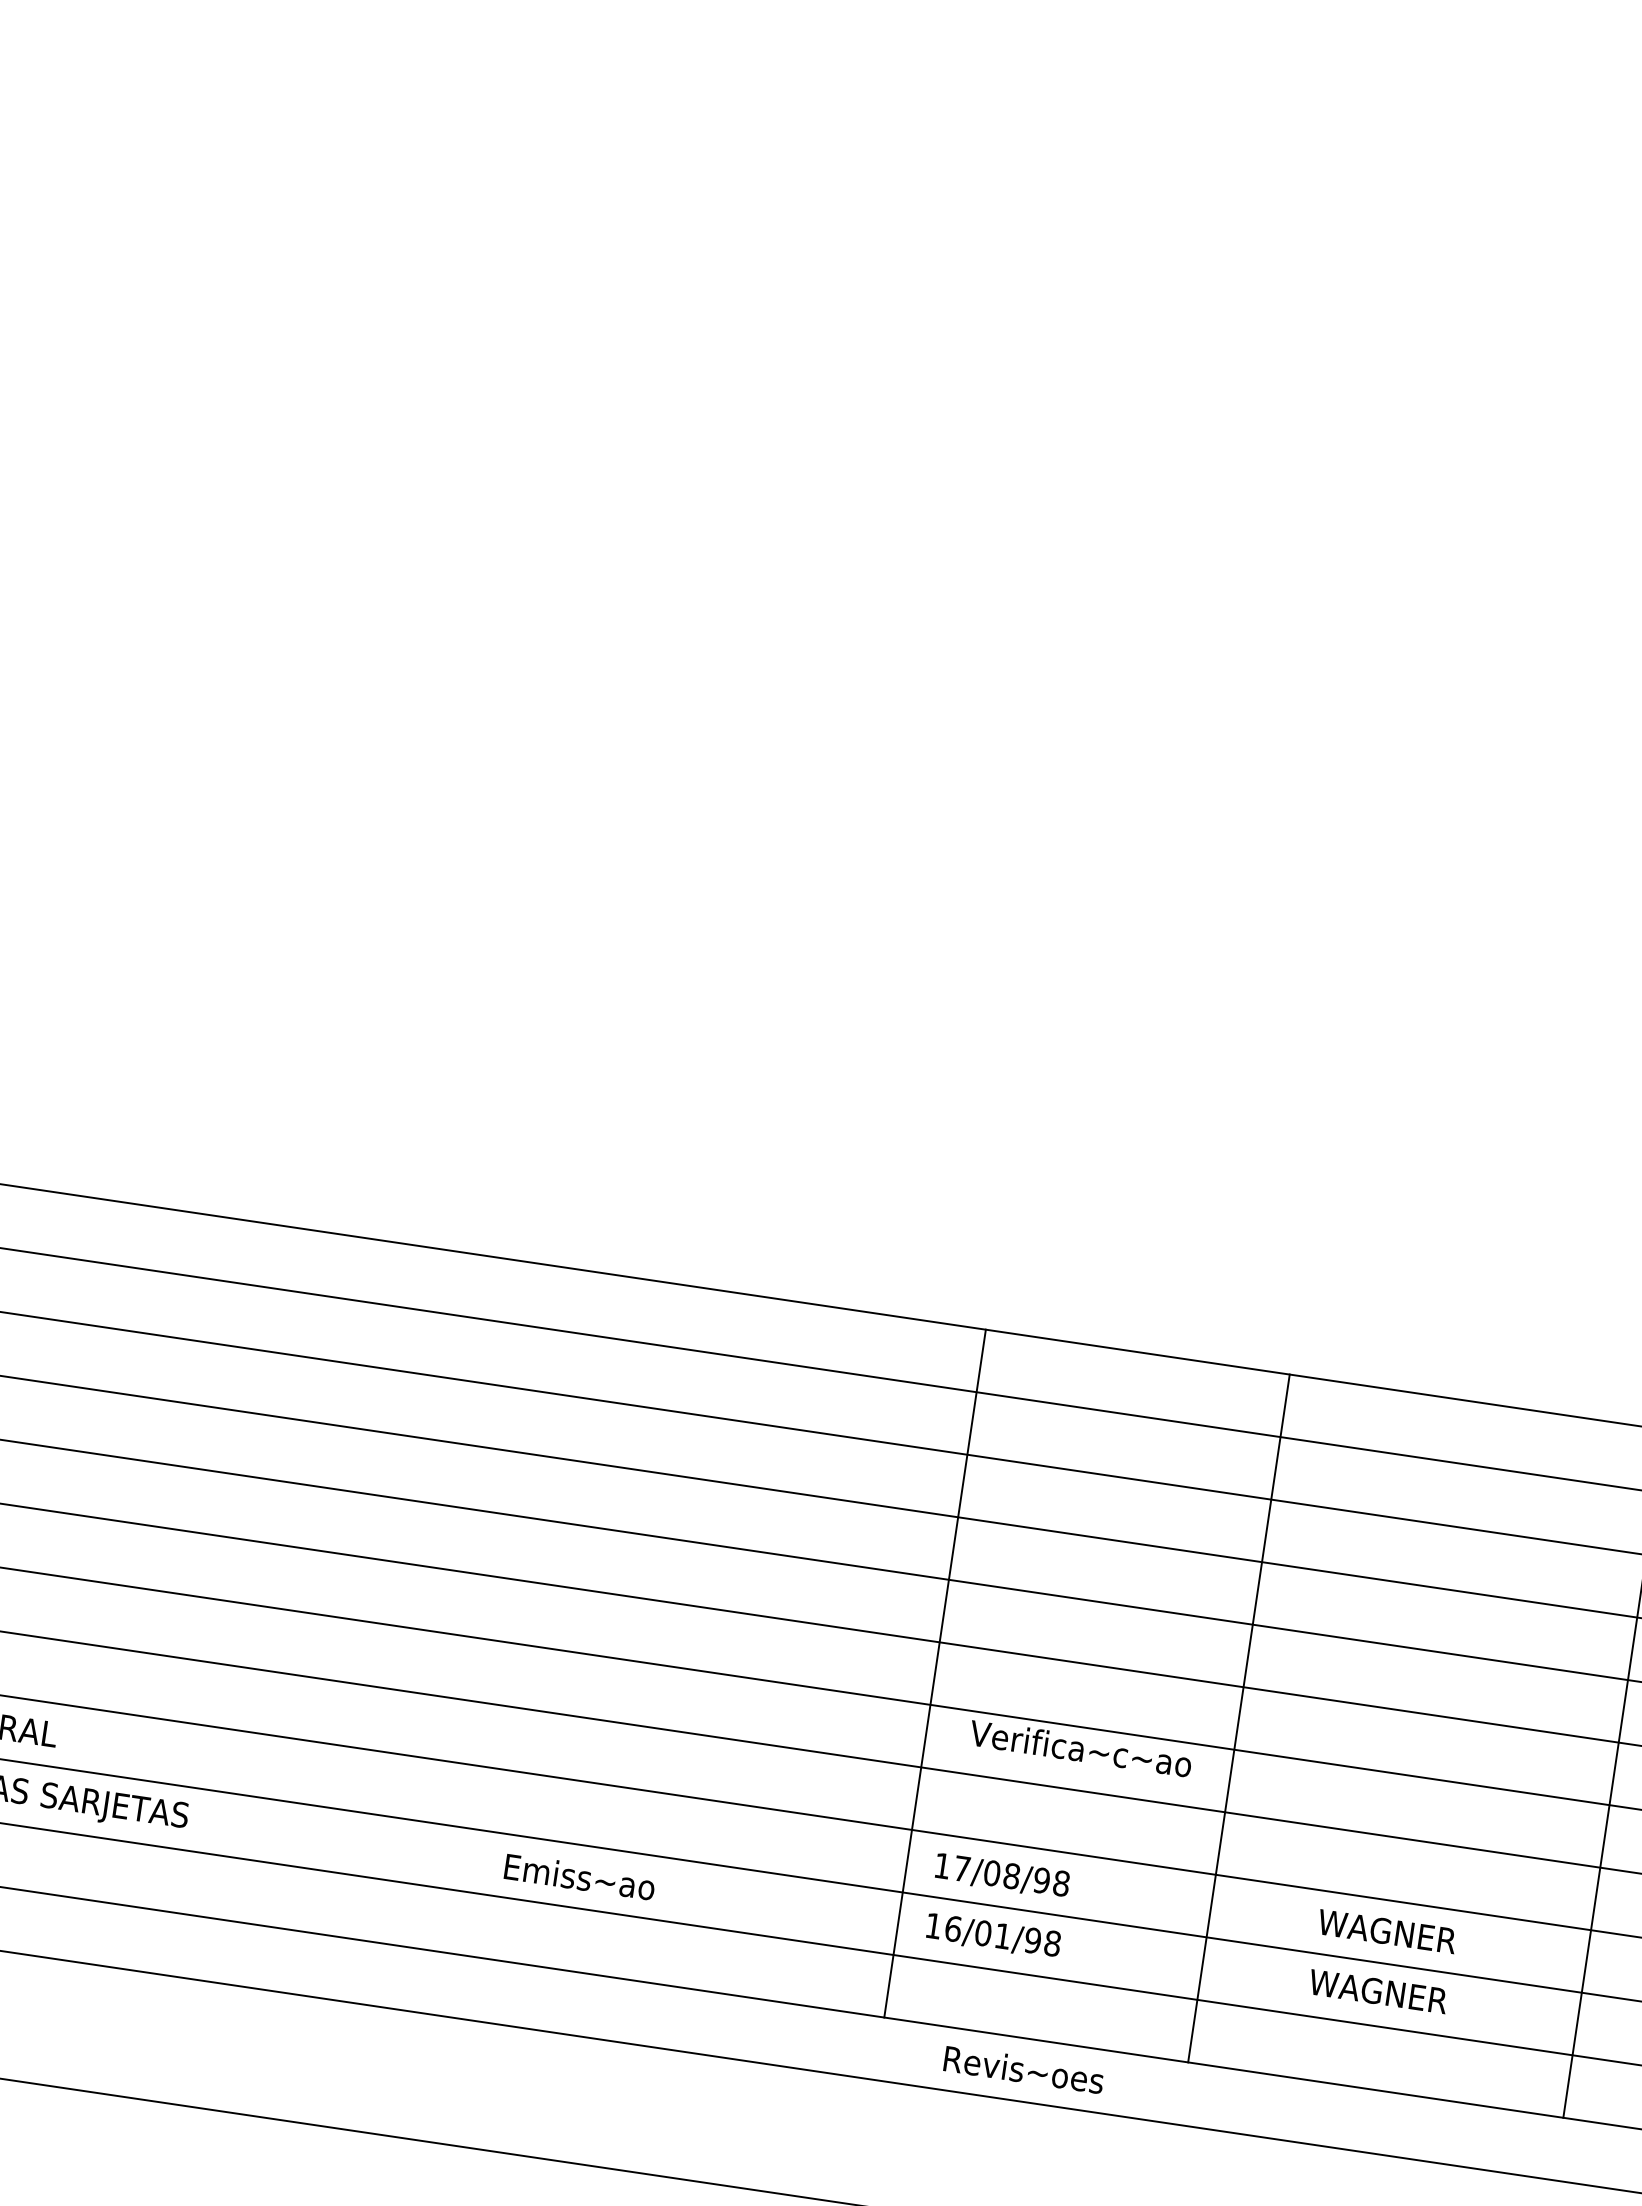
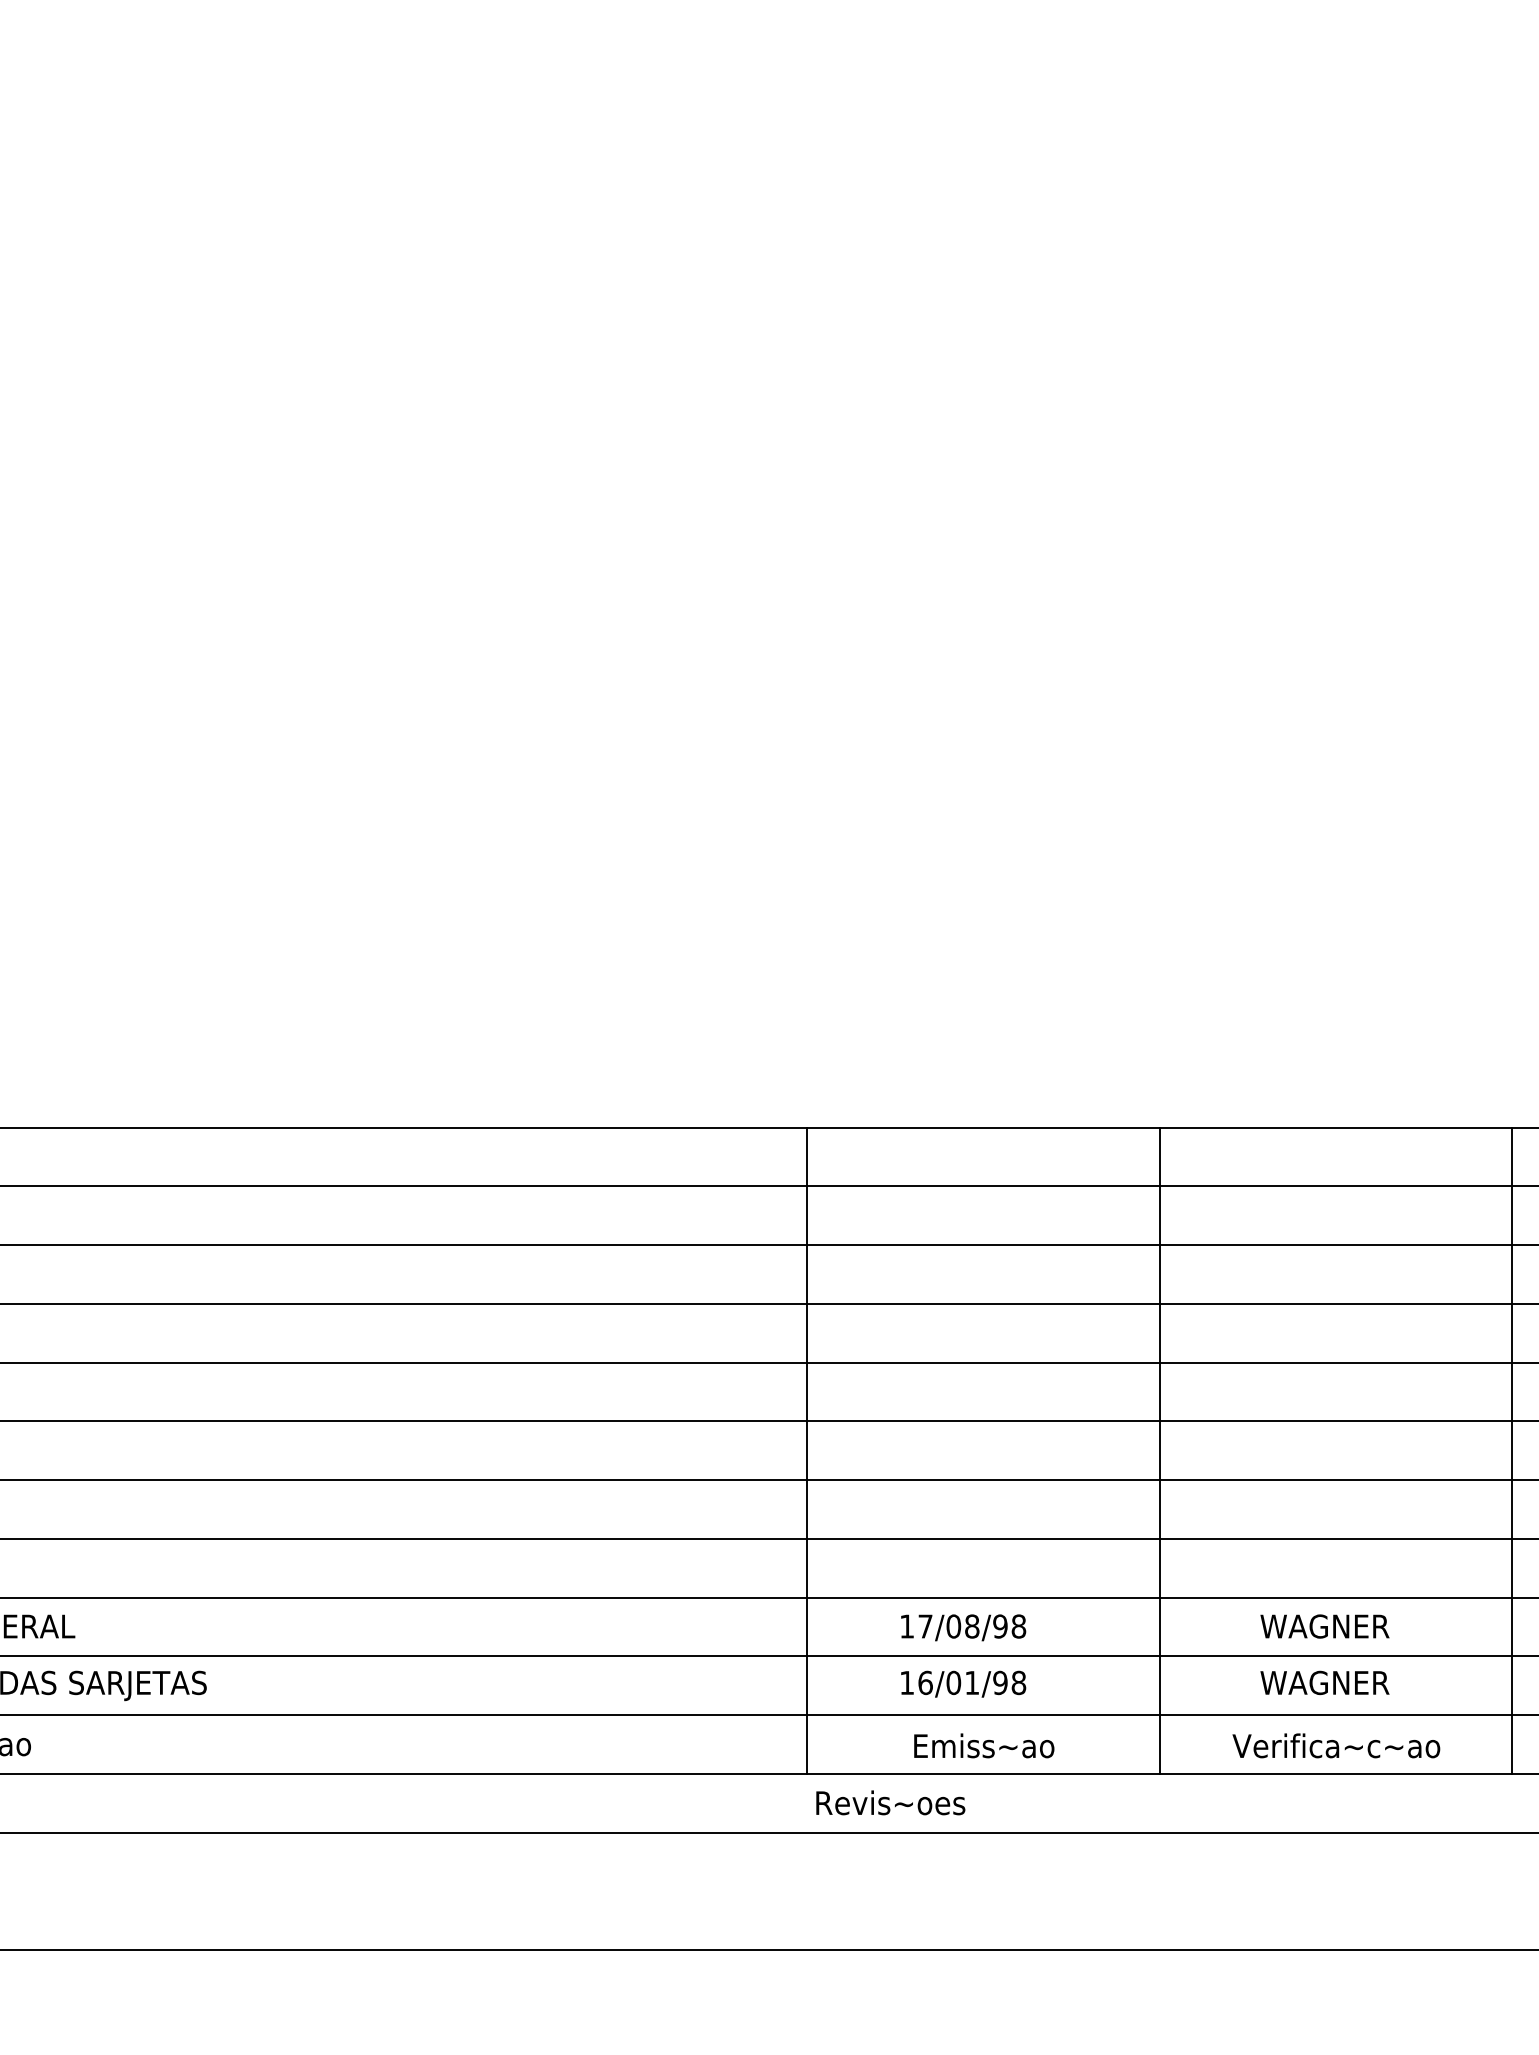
line: (935, 1673) -> (807, 1450), moved
text: (1081, 1748) -> (1336, 1745), moved
text: (580, 1876) -> (984, 1745), moved
text: (1023, 2069) -> (890, 1802), moved

